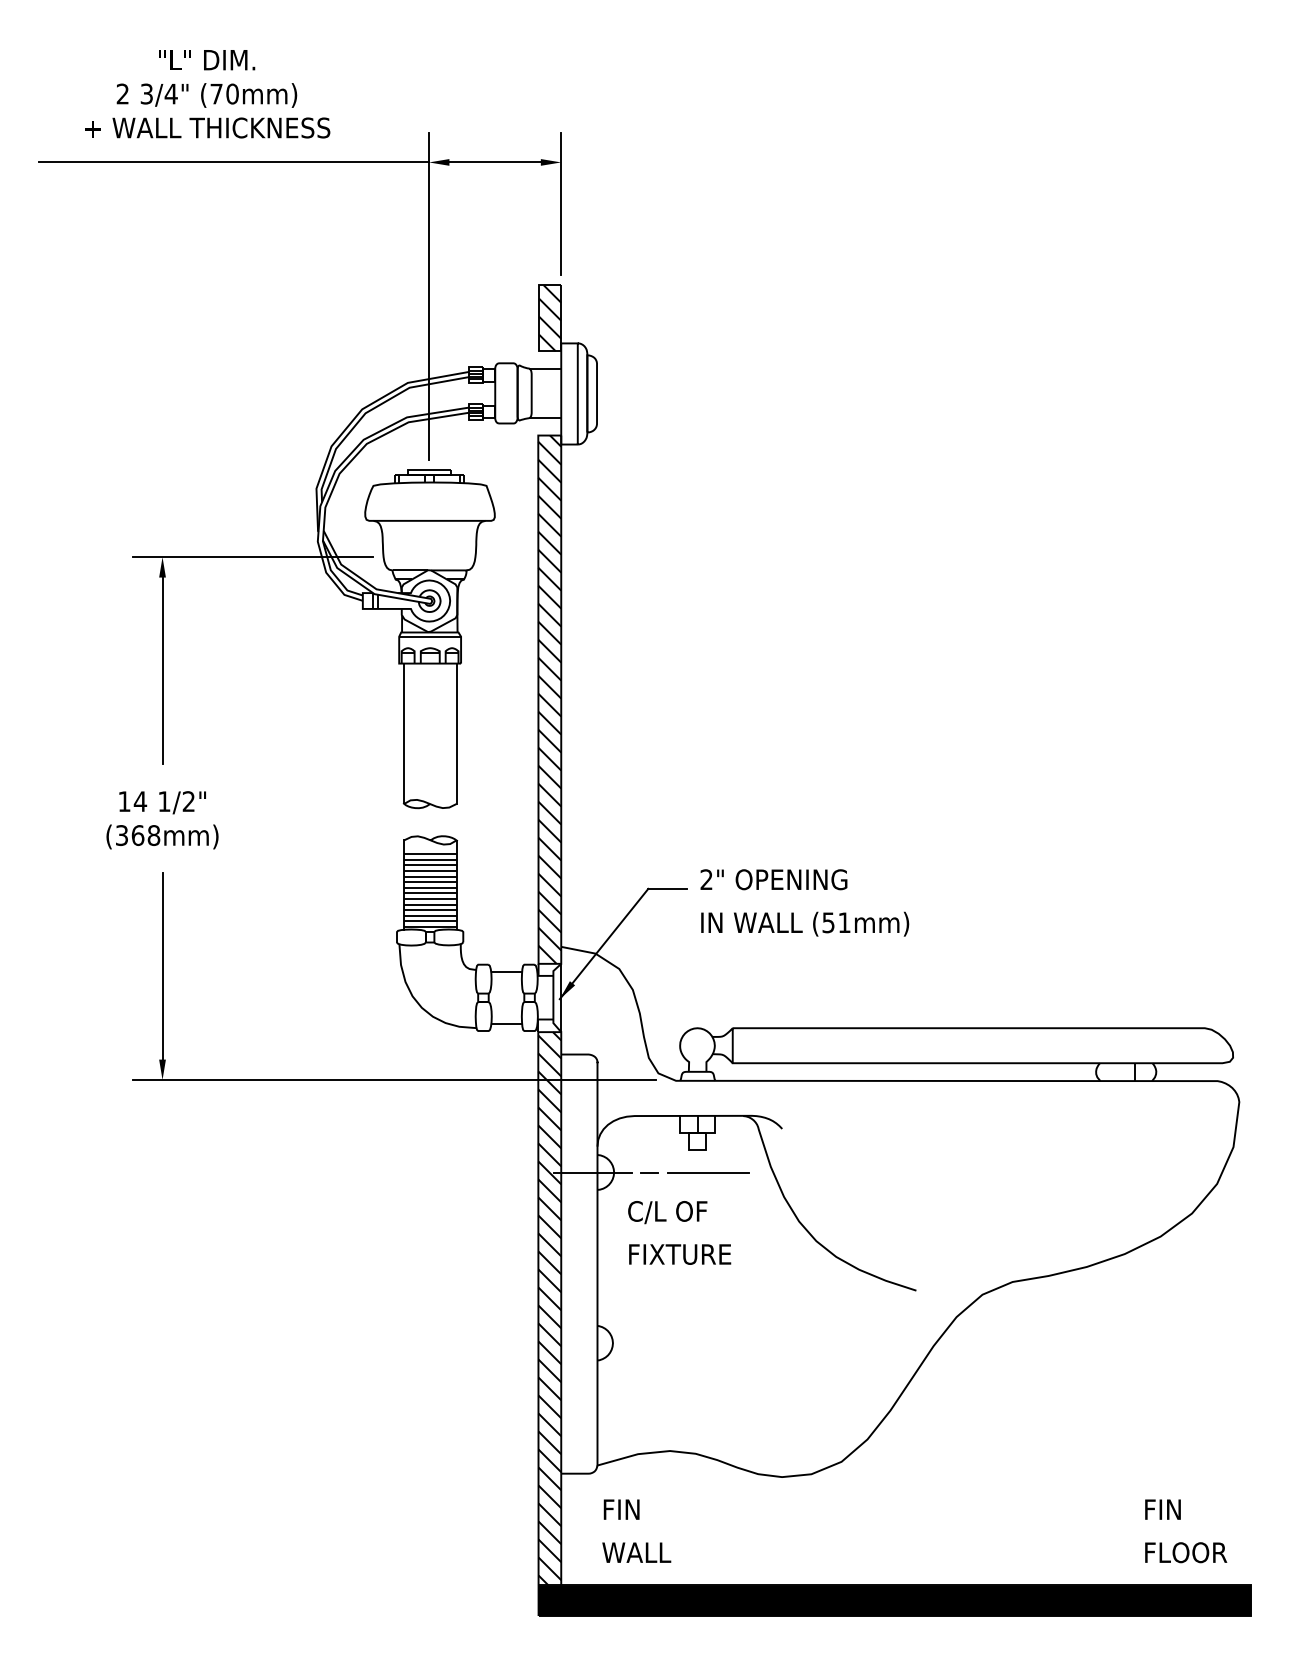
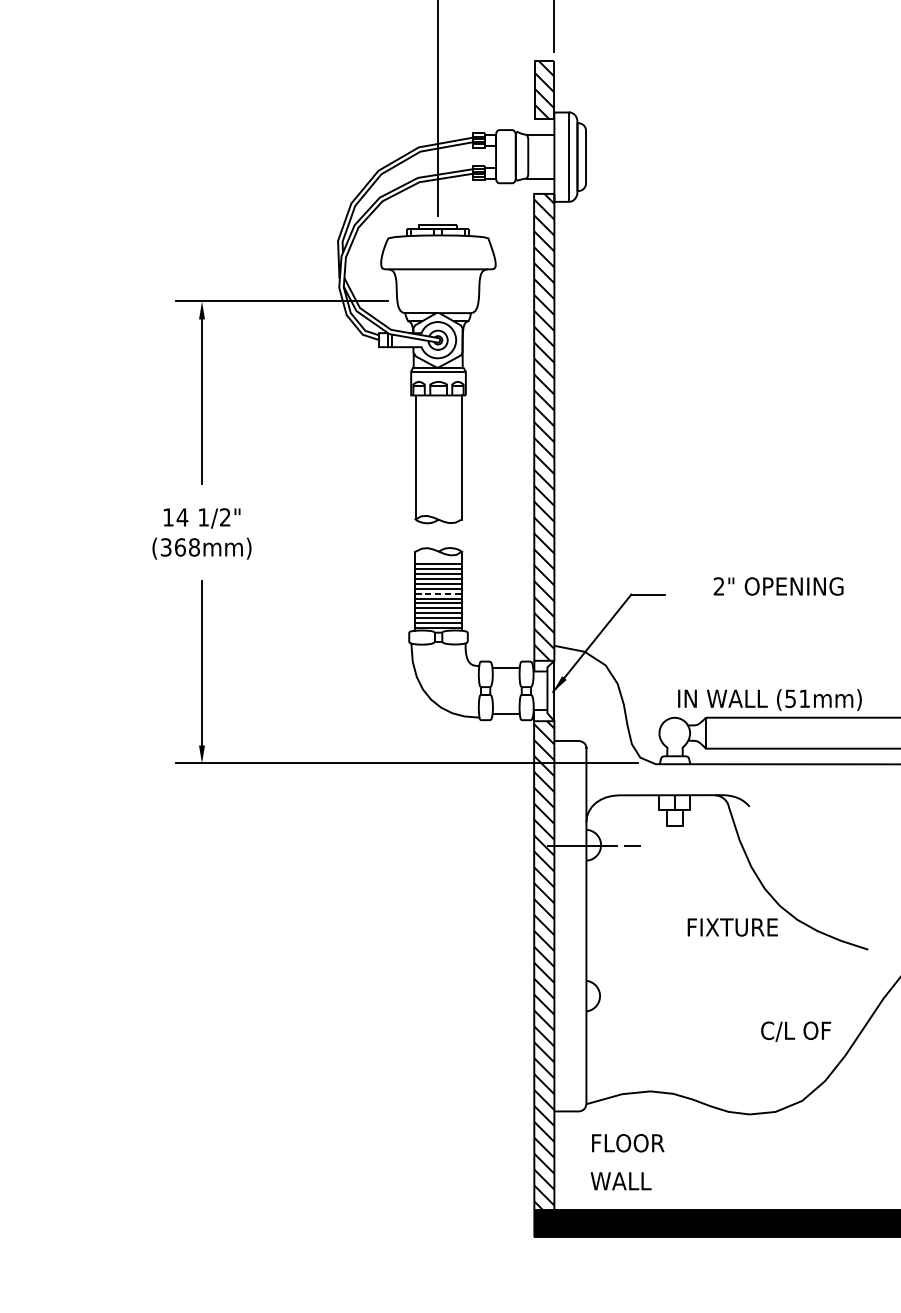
text: (773, 879) -> (778, 586), moved
line: (430, 887) -> (438, 593), solid -> dashed
text: (805, 923) -> (770, 699), moved
line: (708, 1172) -> (684, 845), removed
text: (667, 1212) -> (795, 1031), moved
text: (680, 1254) -> (733, 927), moved
text: (652, 1509) -> (635, 1143), FIN -> FLOOR

